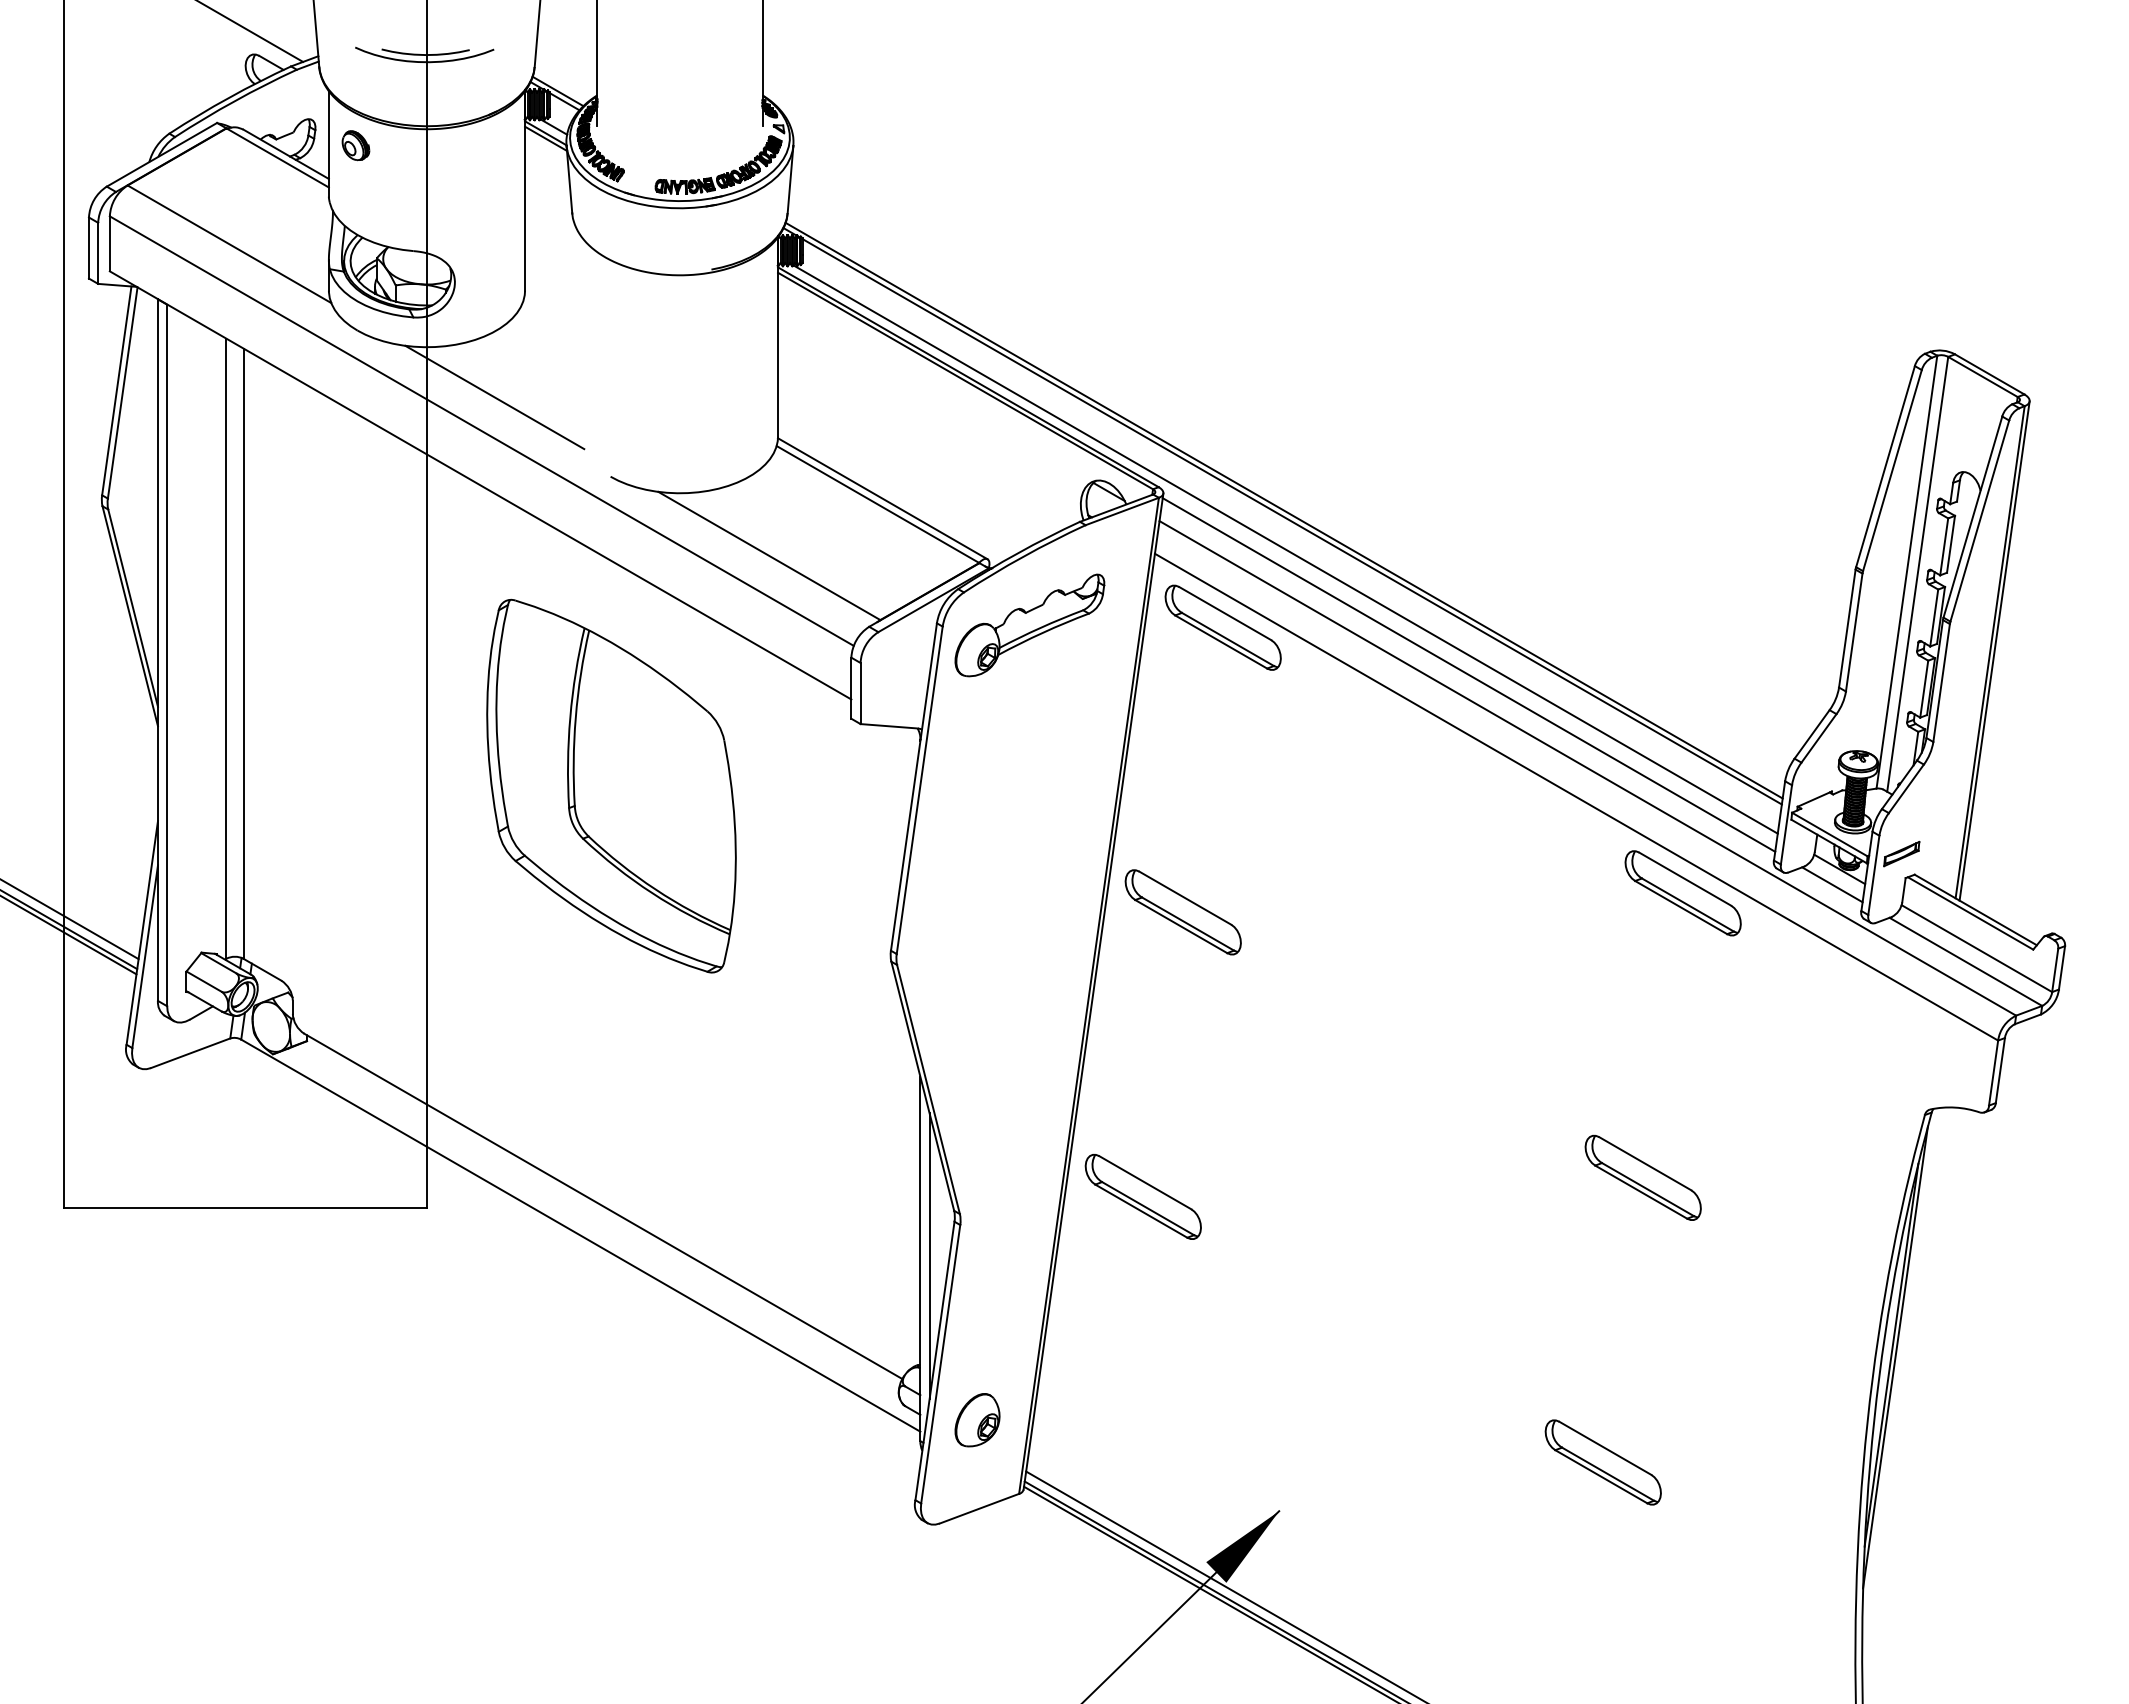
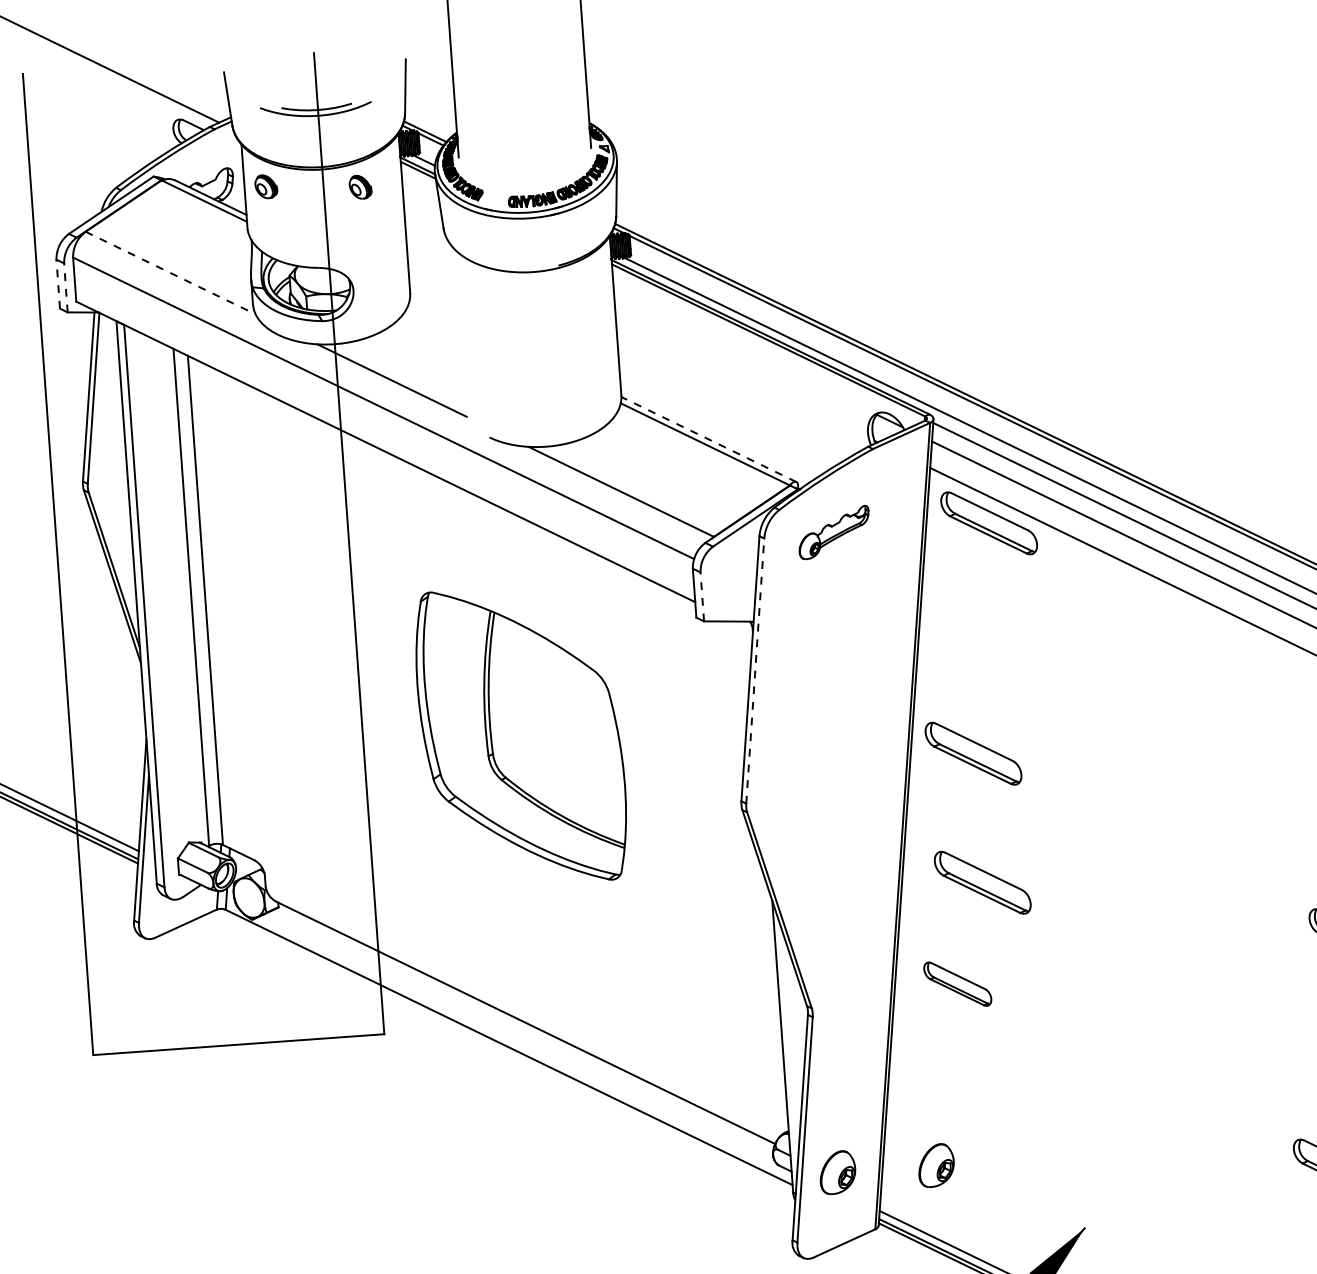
part: (472, 154) -> (360, 187), added
line: (229, 244) -> (170, 273), solid -> dashed
line: (89, 248) -> (58, 284), solid -> dashed
line: (98, 253) -> (66, 287), solid -> dashed
line: (882, 498) -> (708, 439), solid -> dashed
part: (1029, 625) -> (833, 532), size x0.6
line: (860, 693) -> (702, 596), solid -> dashed
part: (611, 785) -> (521, 735), moved
line: (919, 789) -> (755, 670), solid -> dashed
part: (1182, 1073) -> (982, 882), added
part: (1142, 1196) -> (957, 983), size x0.7
line: (929, 1256) -> (789, 1044), removed
part: (1100, 1420) -> (936, 1165), added

